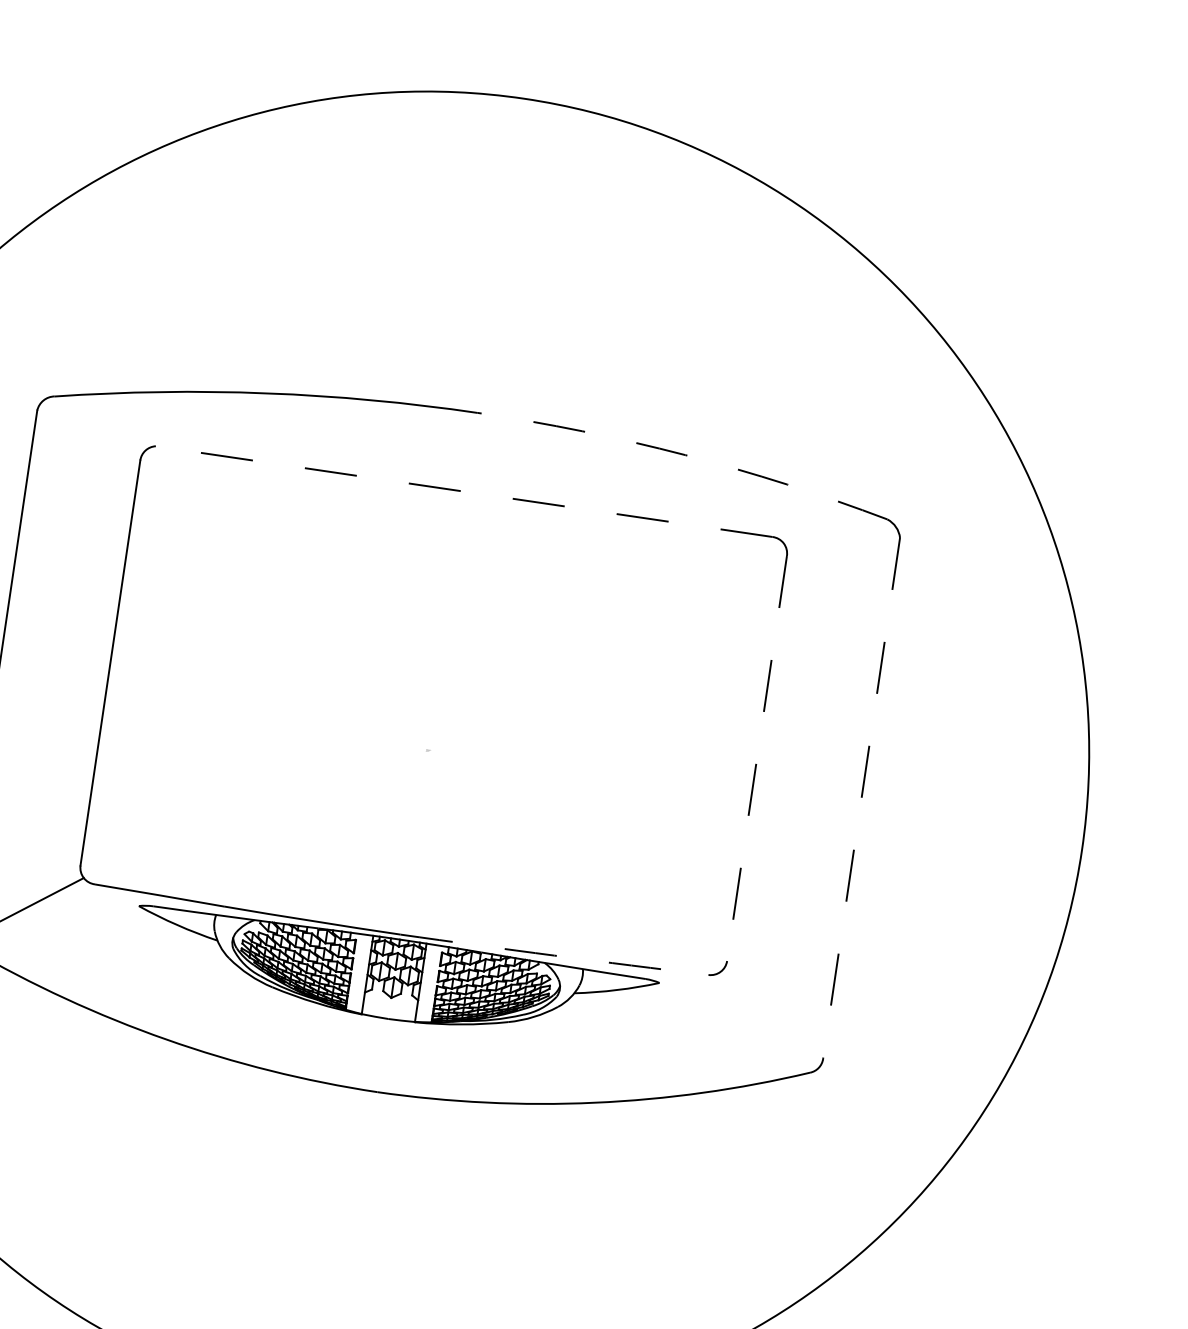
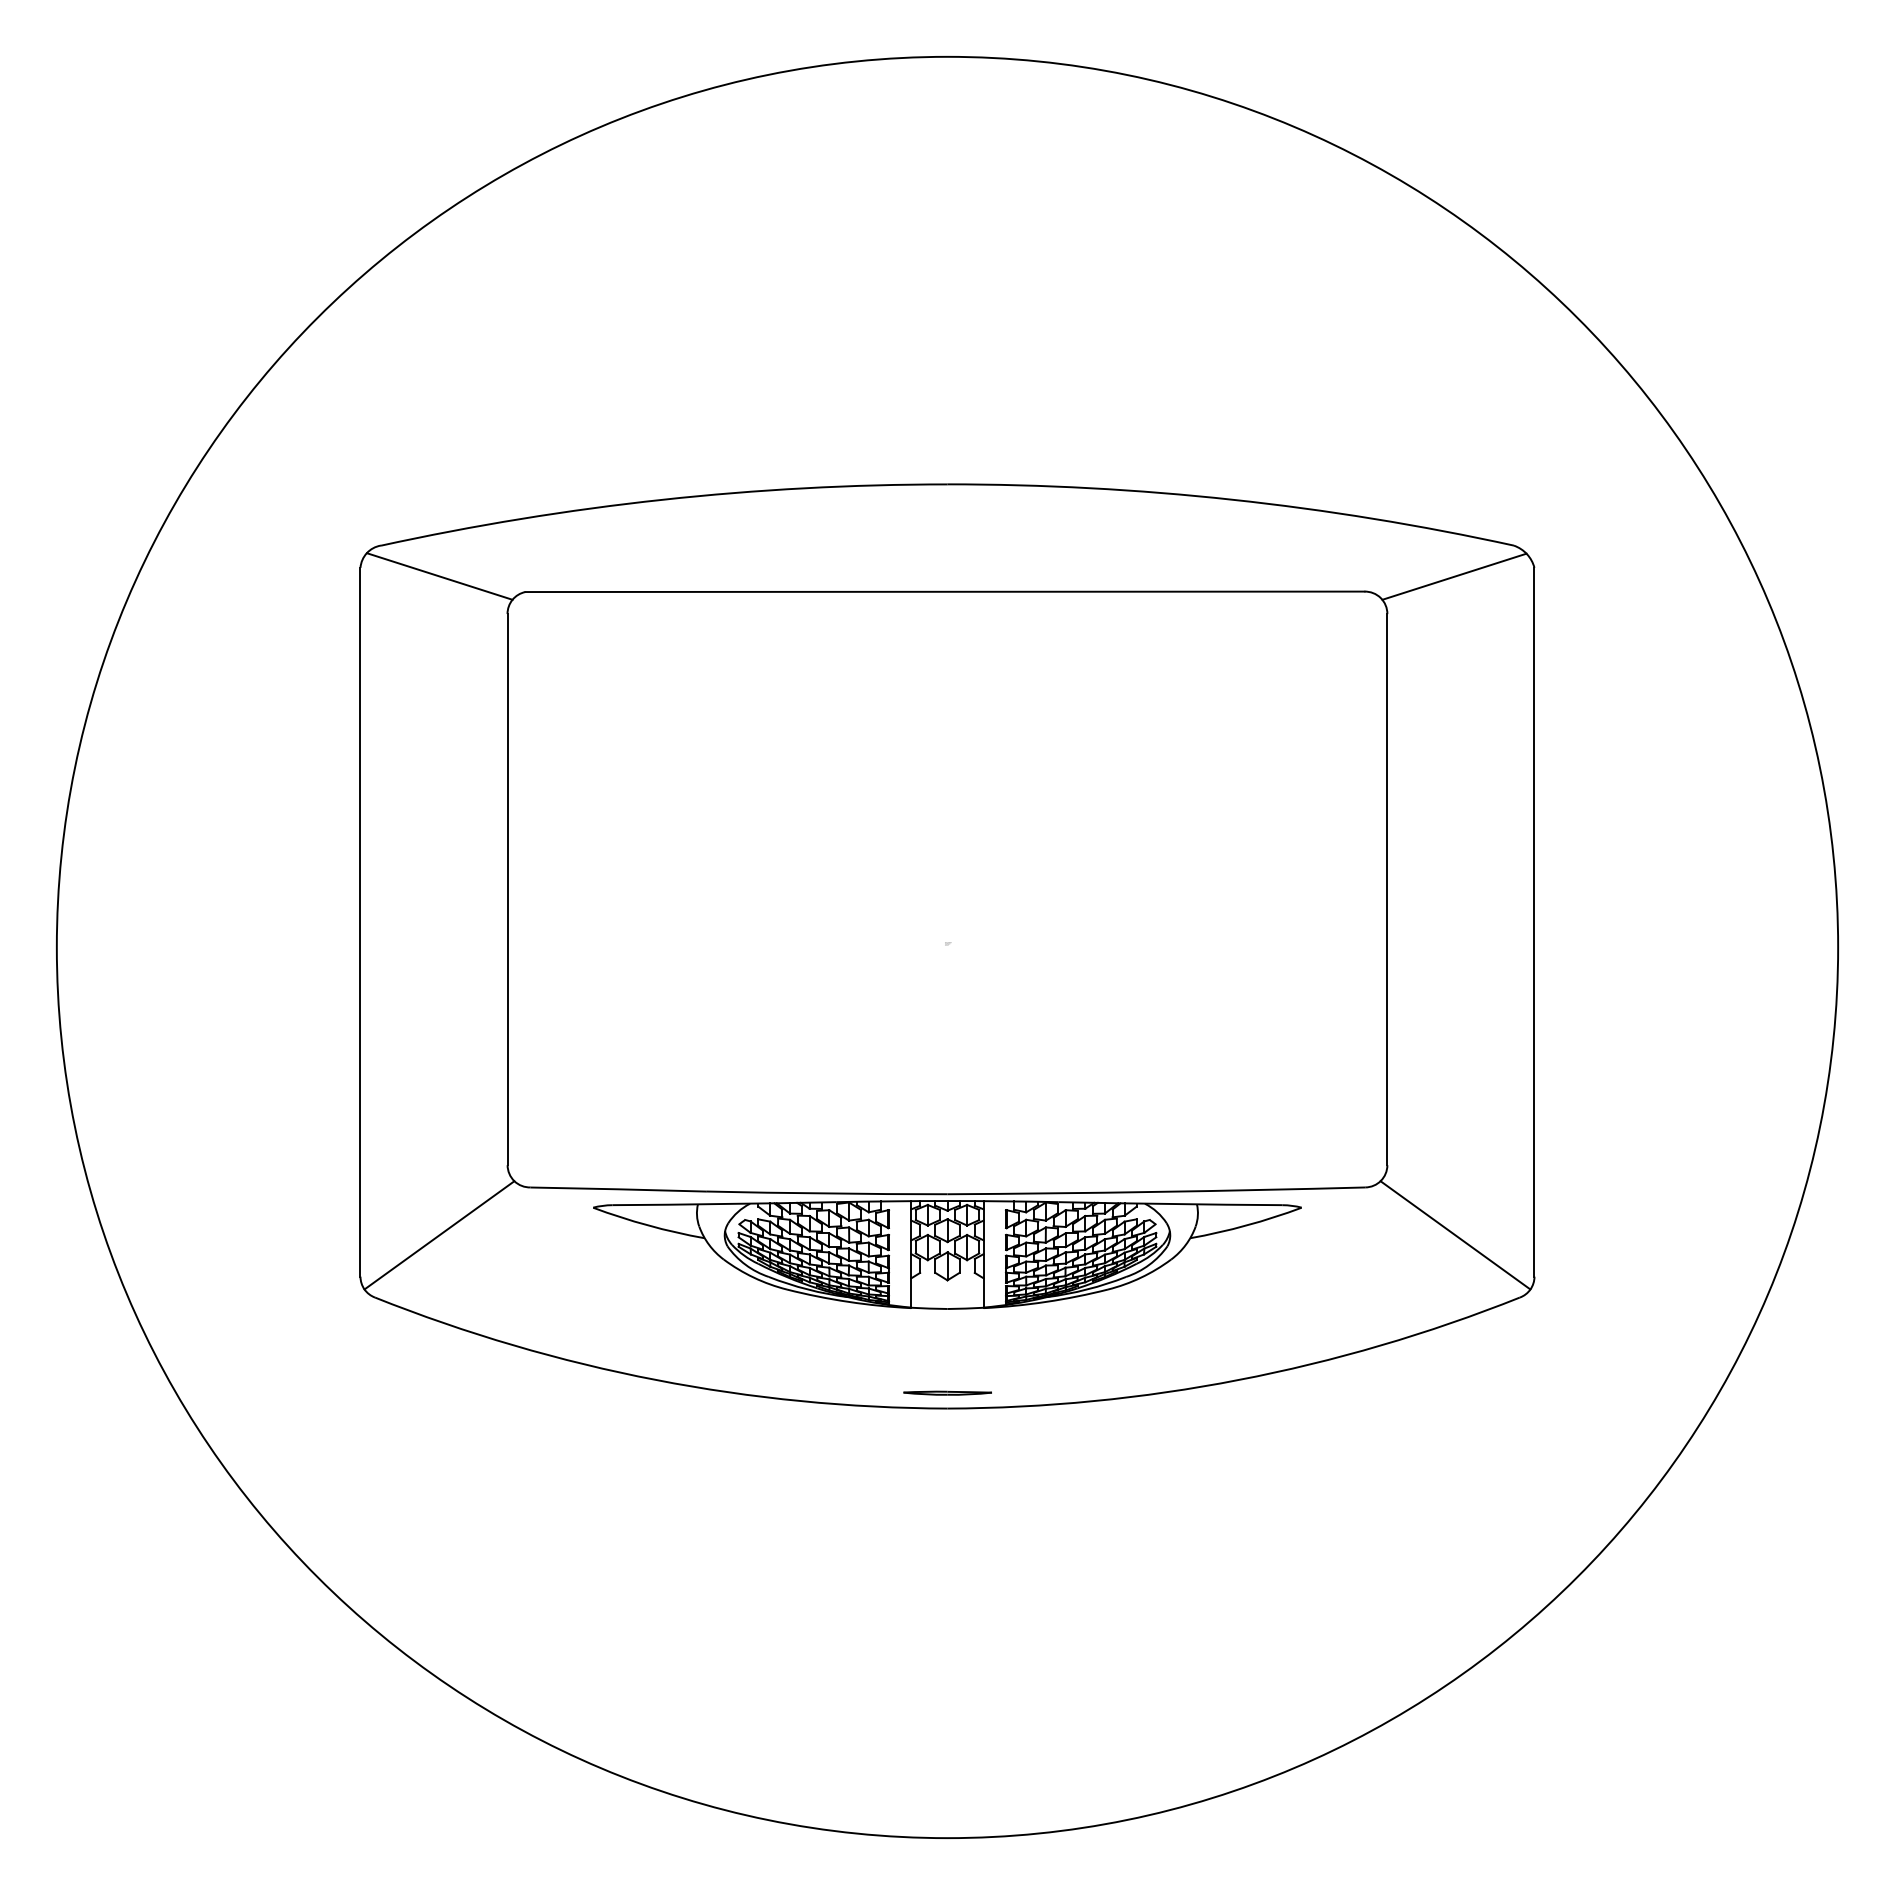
line: (94, 425) -> (439, 576), added
arc: (685, 454) -> (1232, 499), dashed -> solid
line: (463, 491) -> (944, 591), dashed -> solid
line: (840, 535) -> (1454, 576), added
line: (757, 758) -> (1387, 889), dashed -> solid
line: (861, 798) -> (1534, 922), dashed -> solid
arc: (554, 955) -> (1156, 1191), dashed -> solid
line: (769, 1020) -> (1455, 1235), added
part: (379, 1080) -> (947, 1392), added

